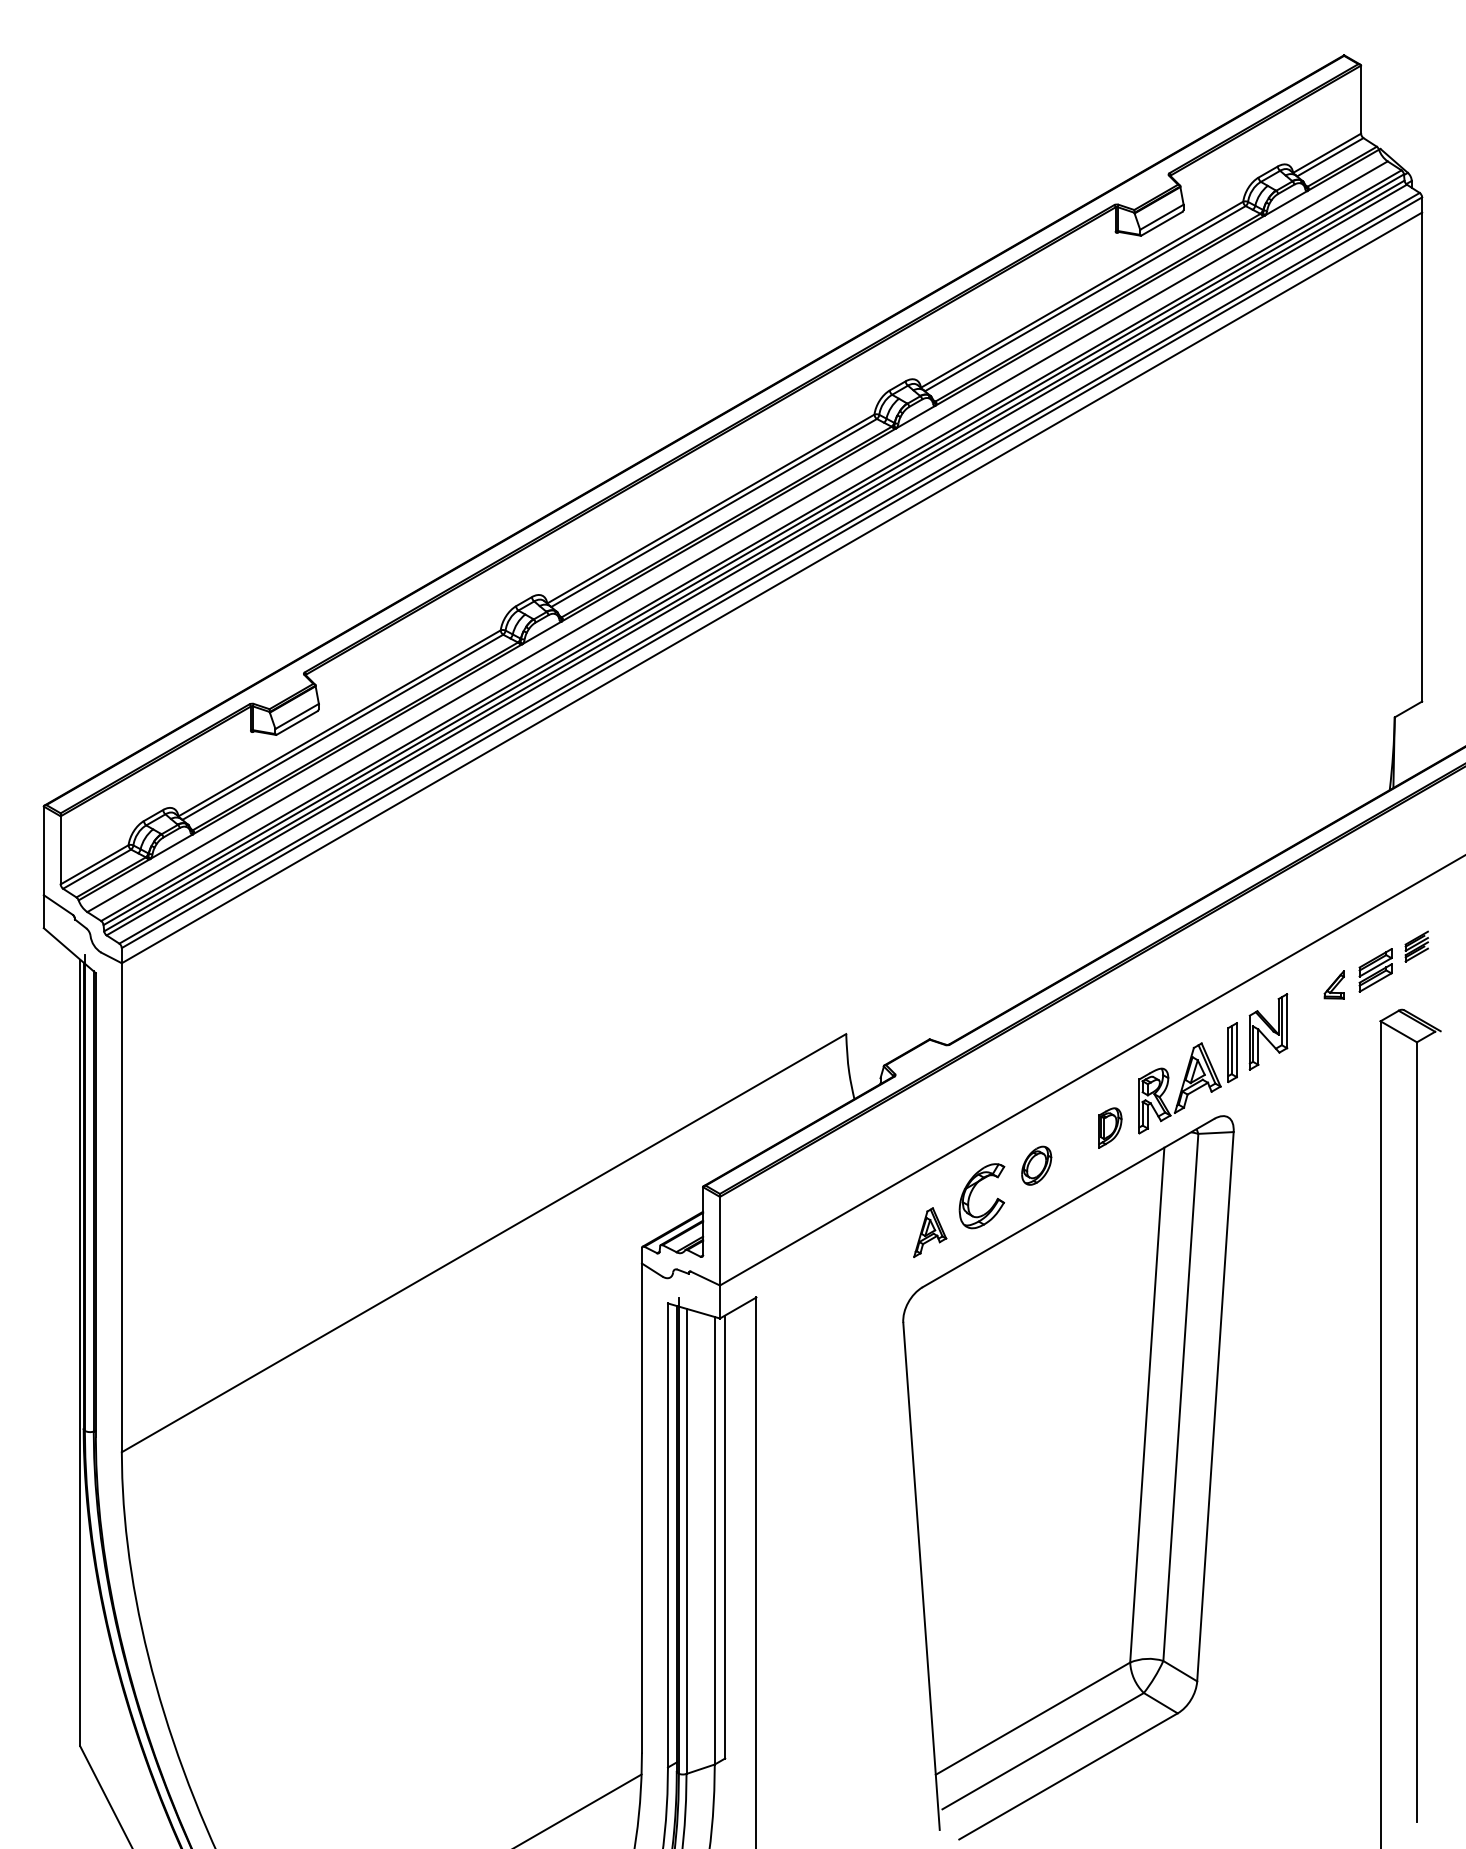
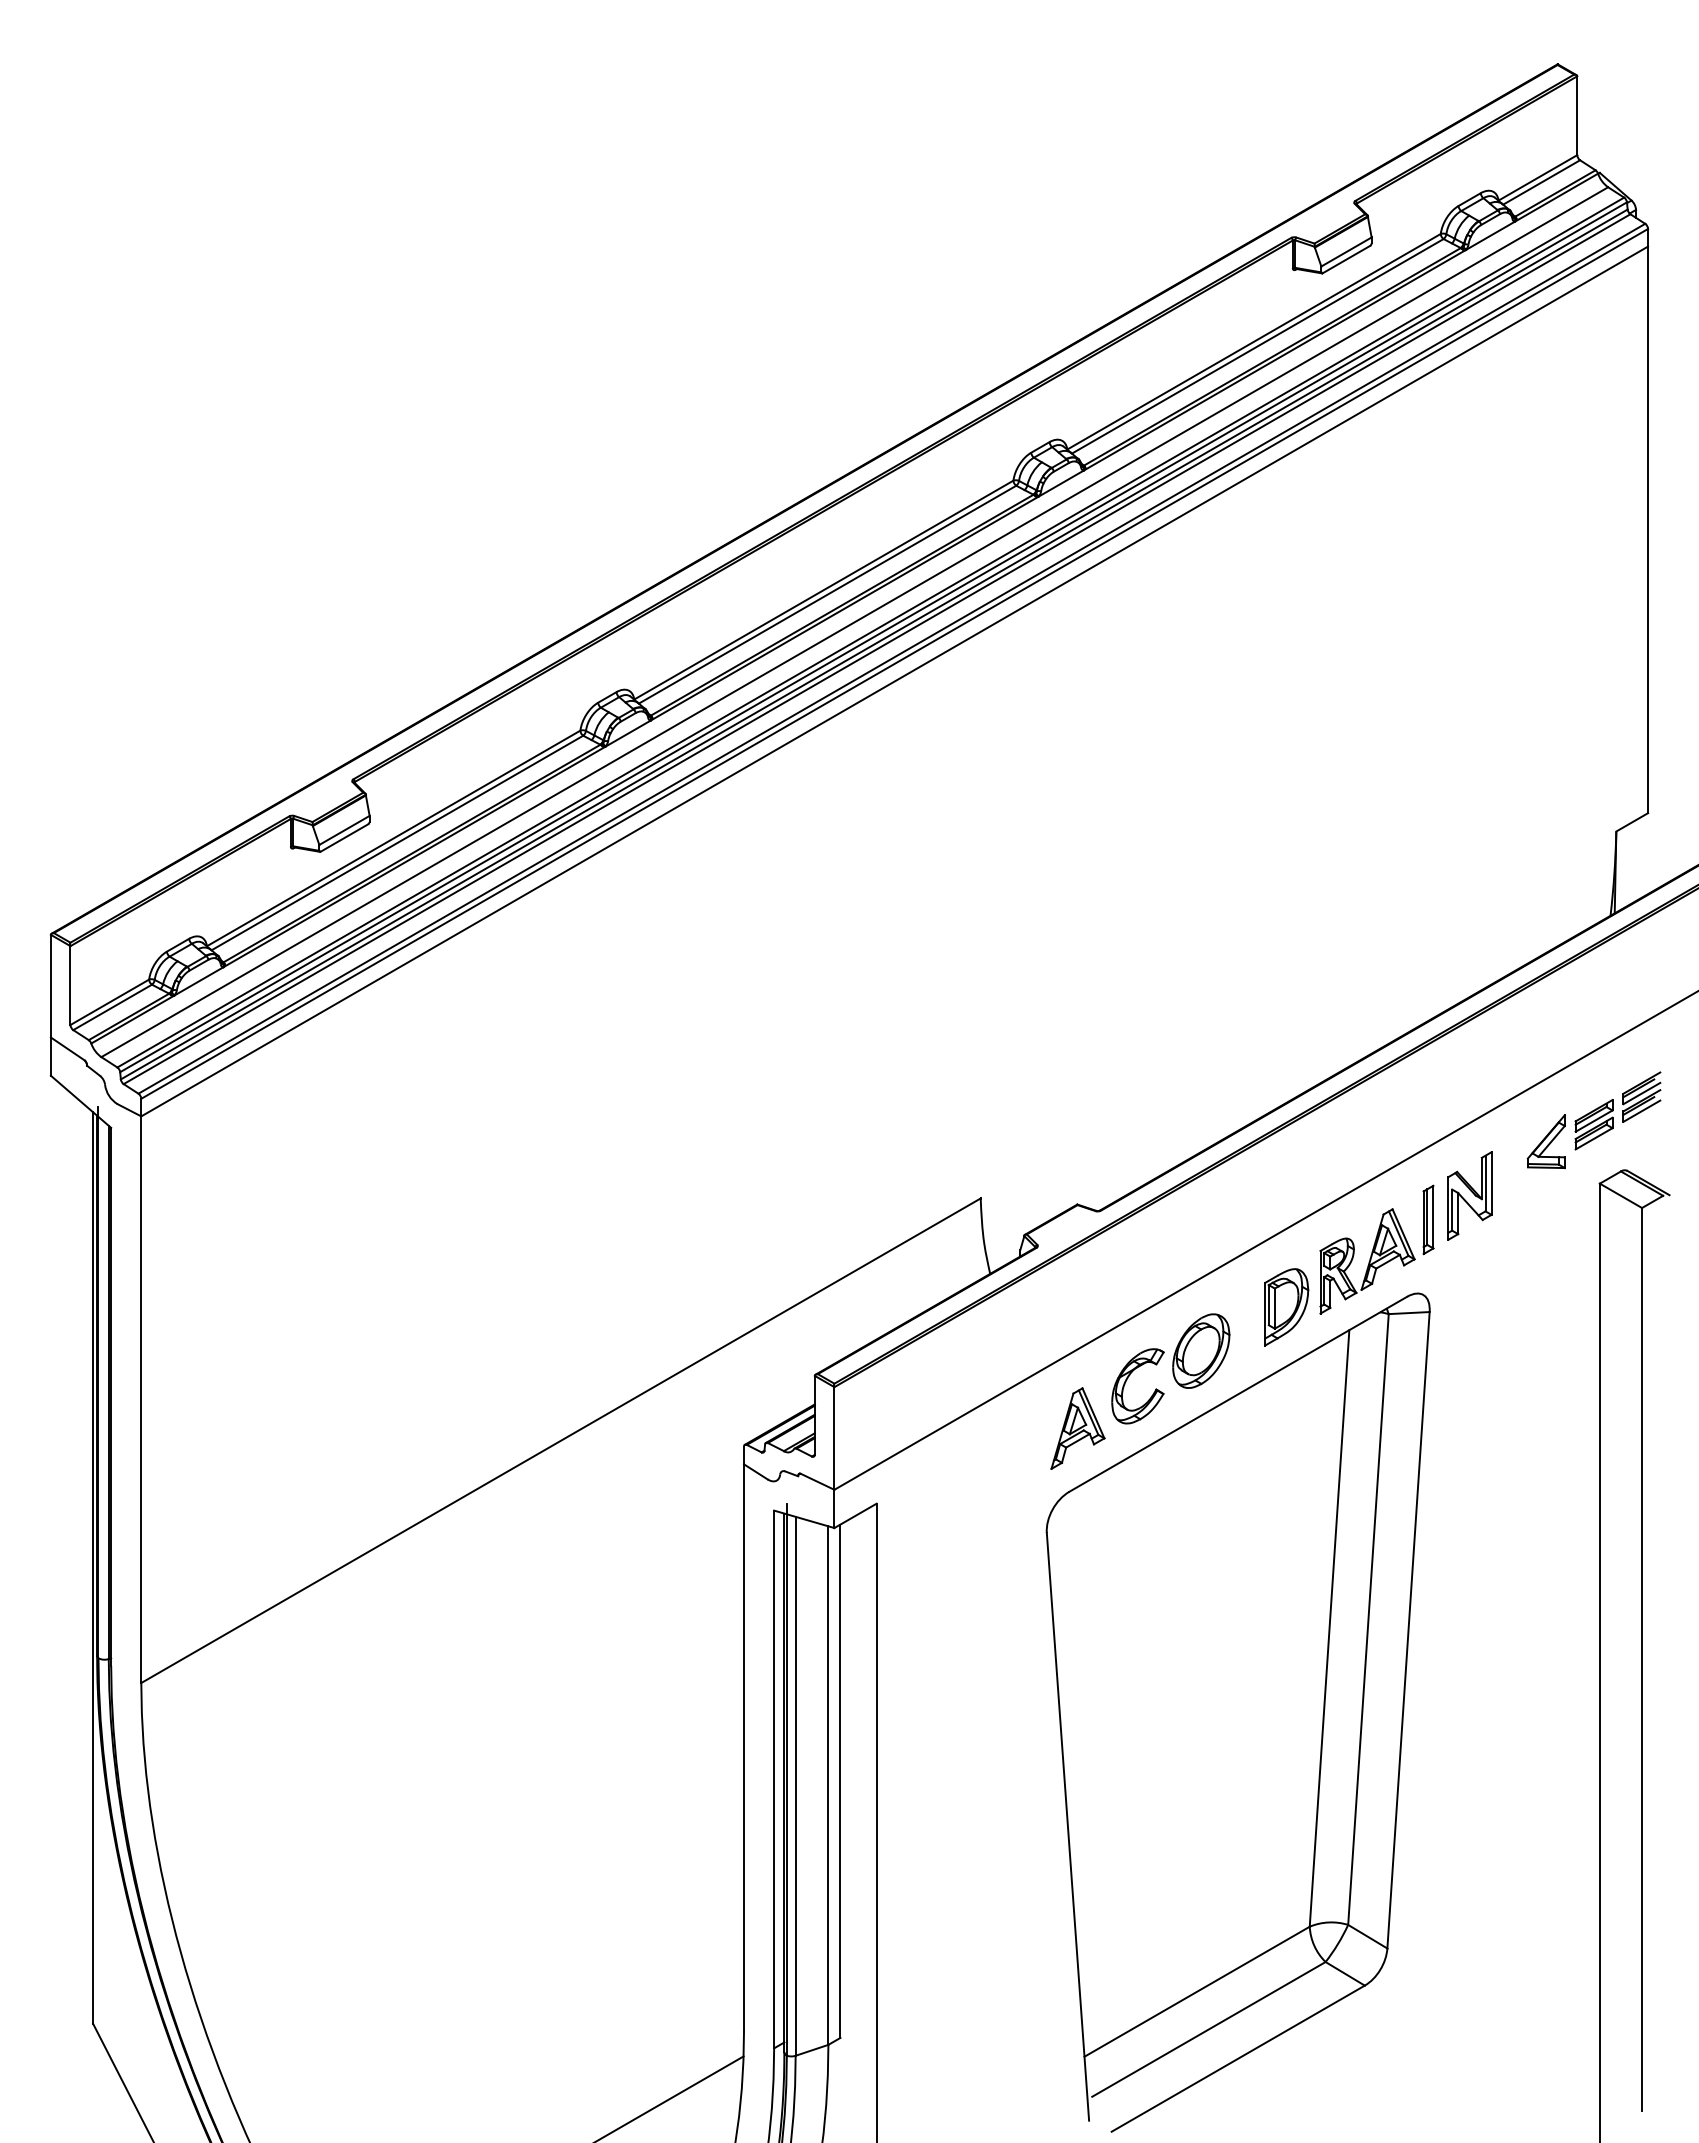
part: (1416, 946) -> (1641, 1096), size x1.43
part: (1333, 984) -> (1545, 1141), size x1.67
part: (1110, 1128) -> (1286, 1307), size x1.67
part: (1036, 1165) -> (1201, 1350), size x1.67
part: (929, 1232) -> (1077, 1428), size x1.43

